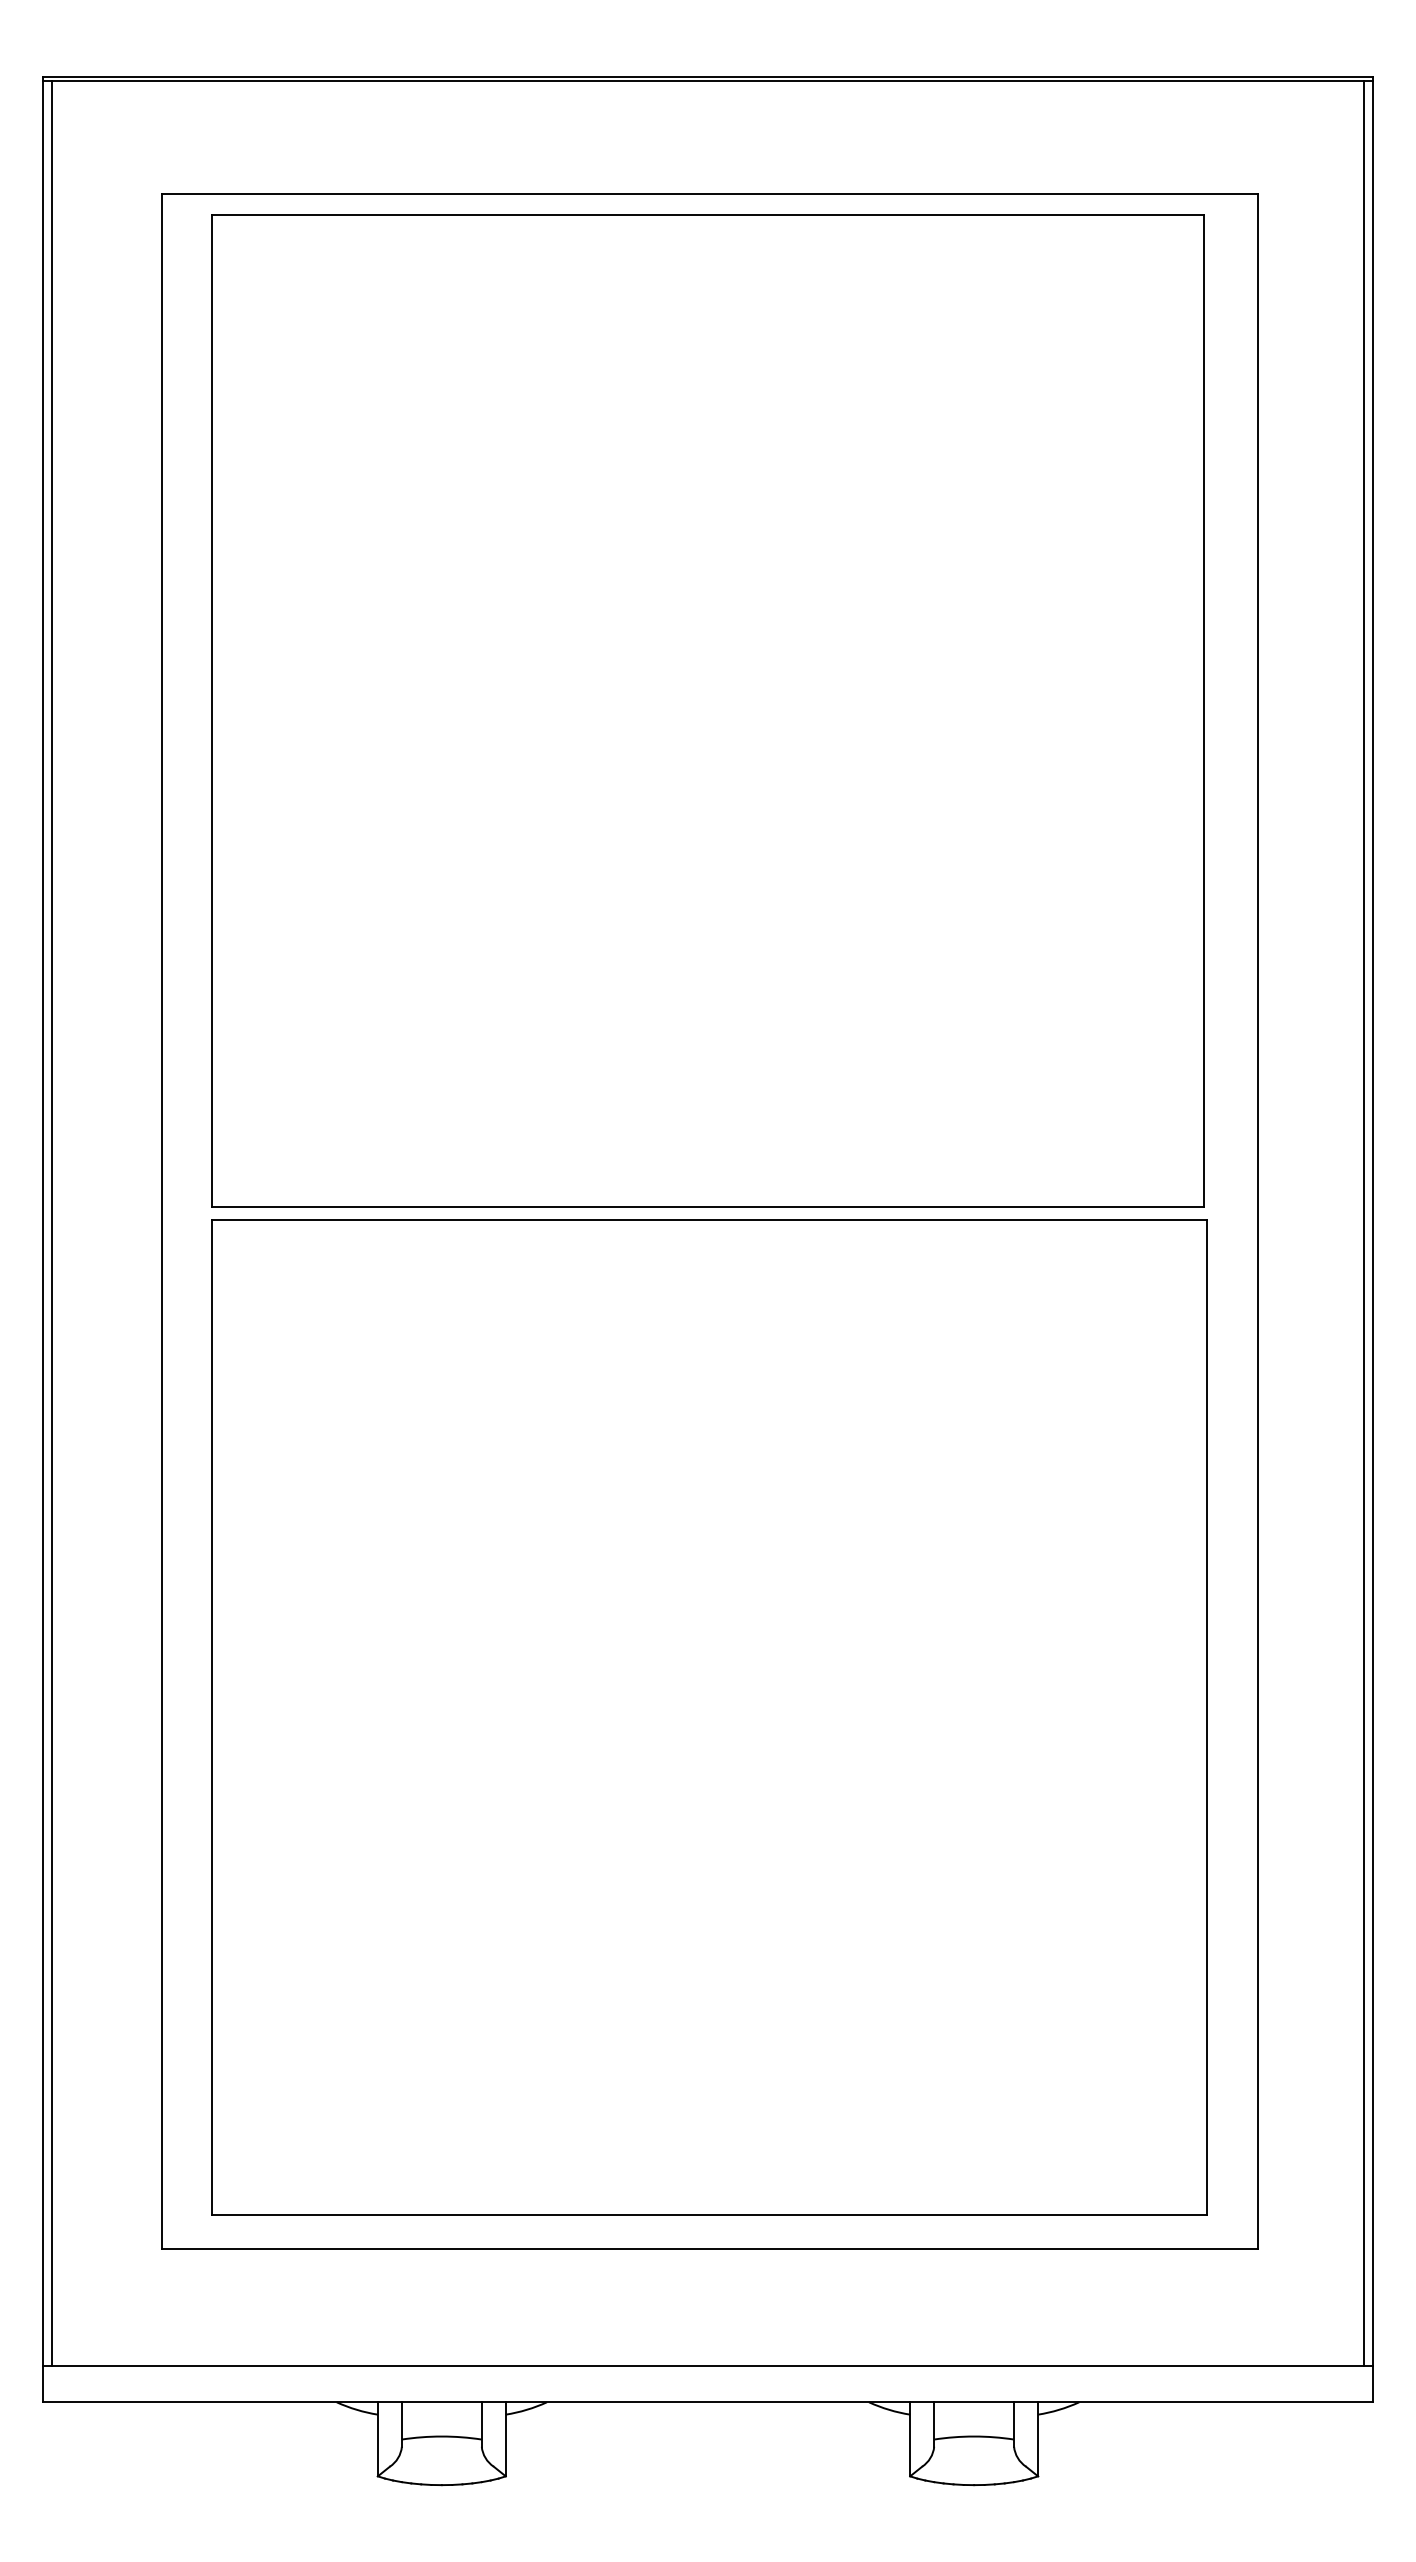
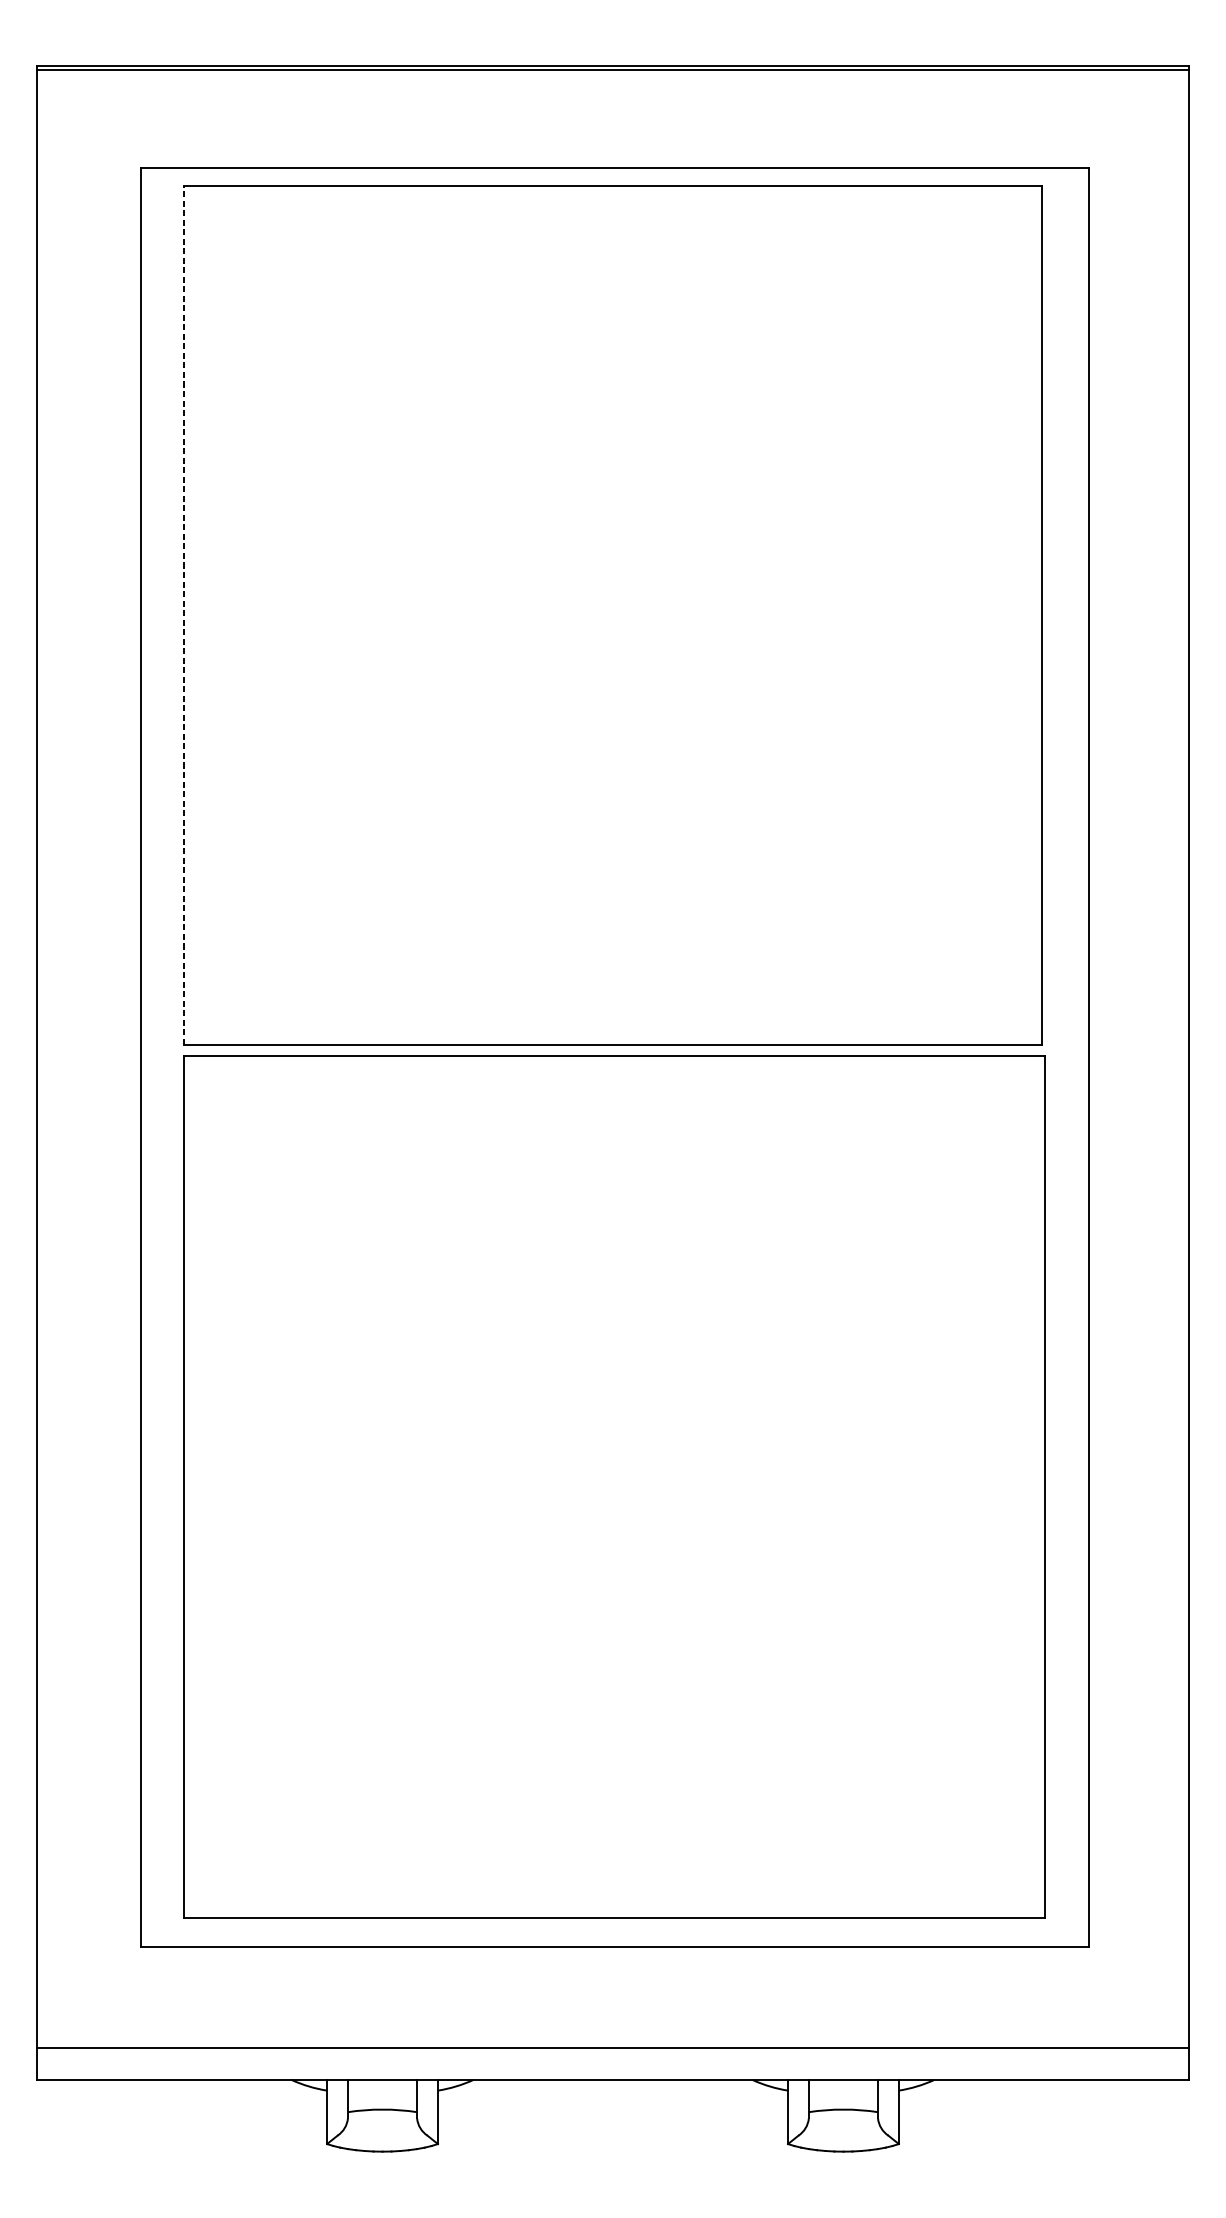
line: (212, 711) -> (183, 615), solid -> dashed
line: (51, 1222) -> (44, 1058), removed
line: (1364, 1222) -> (1181, 1058), removed

